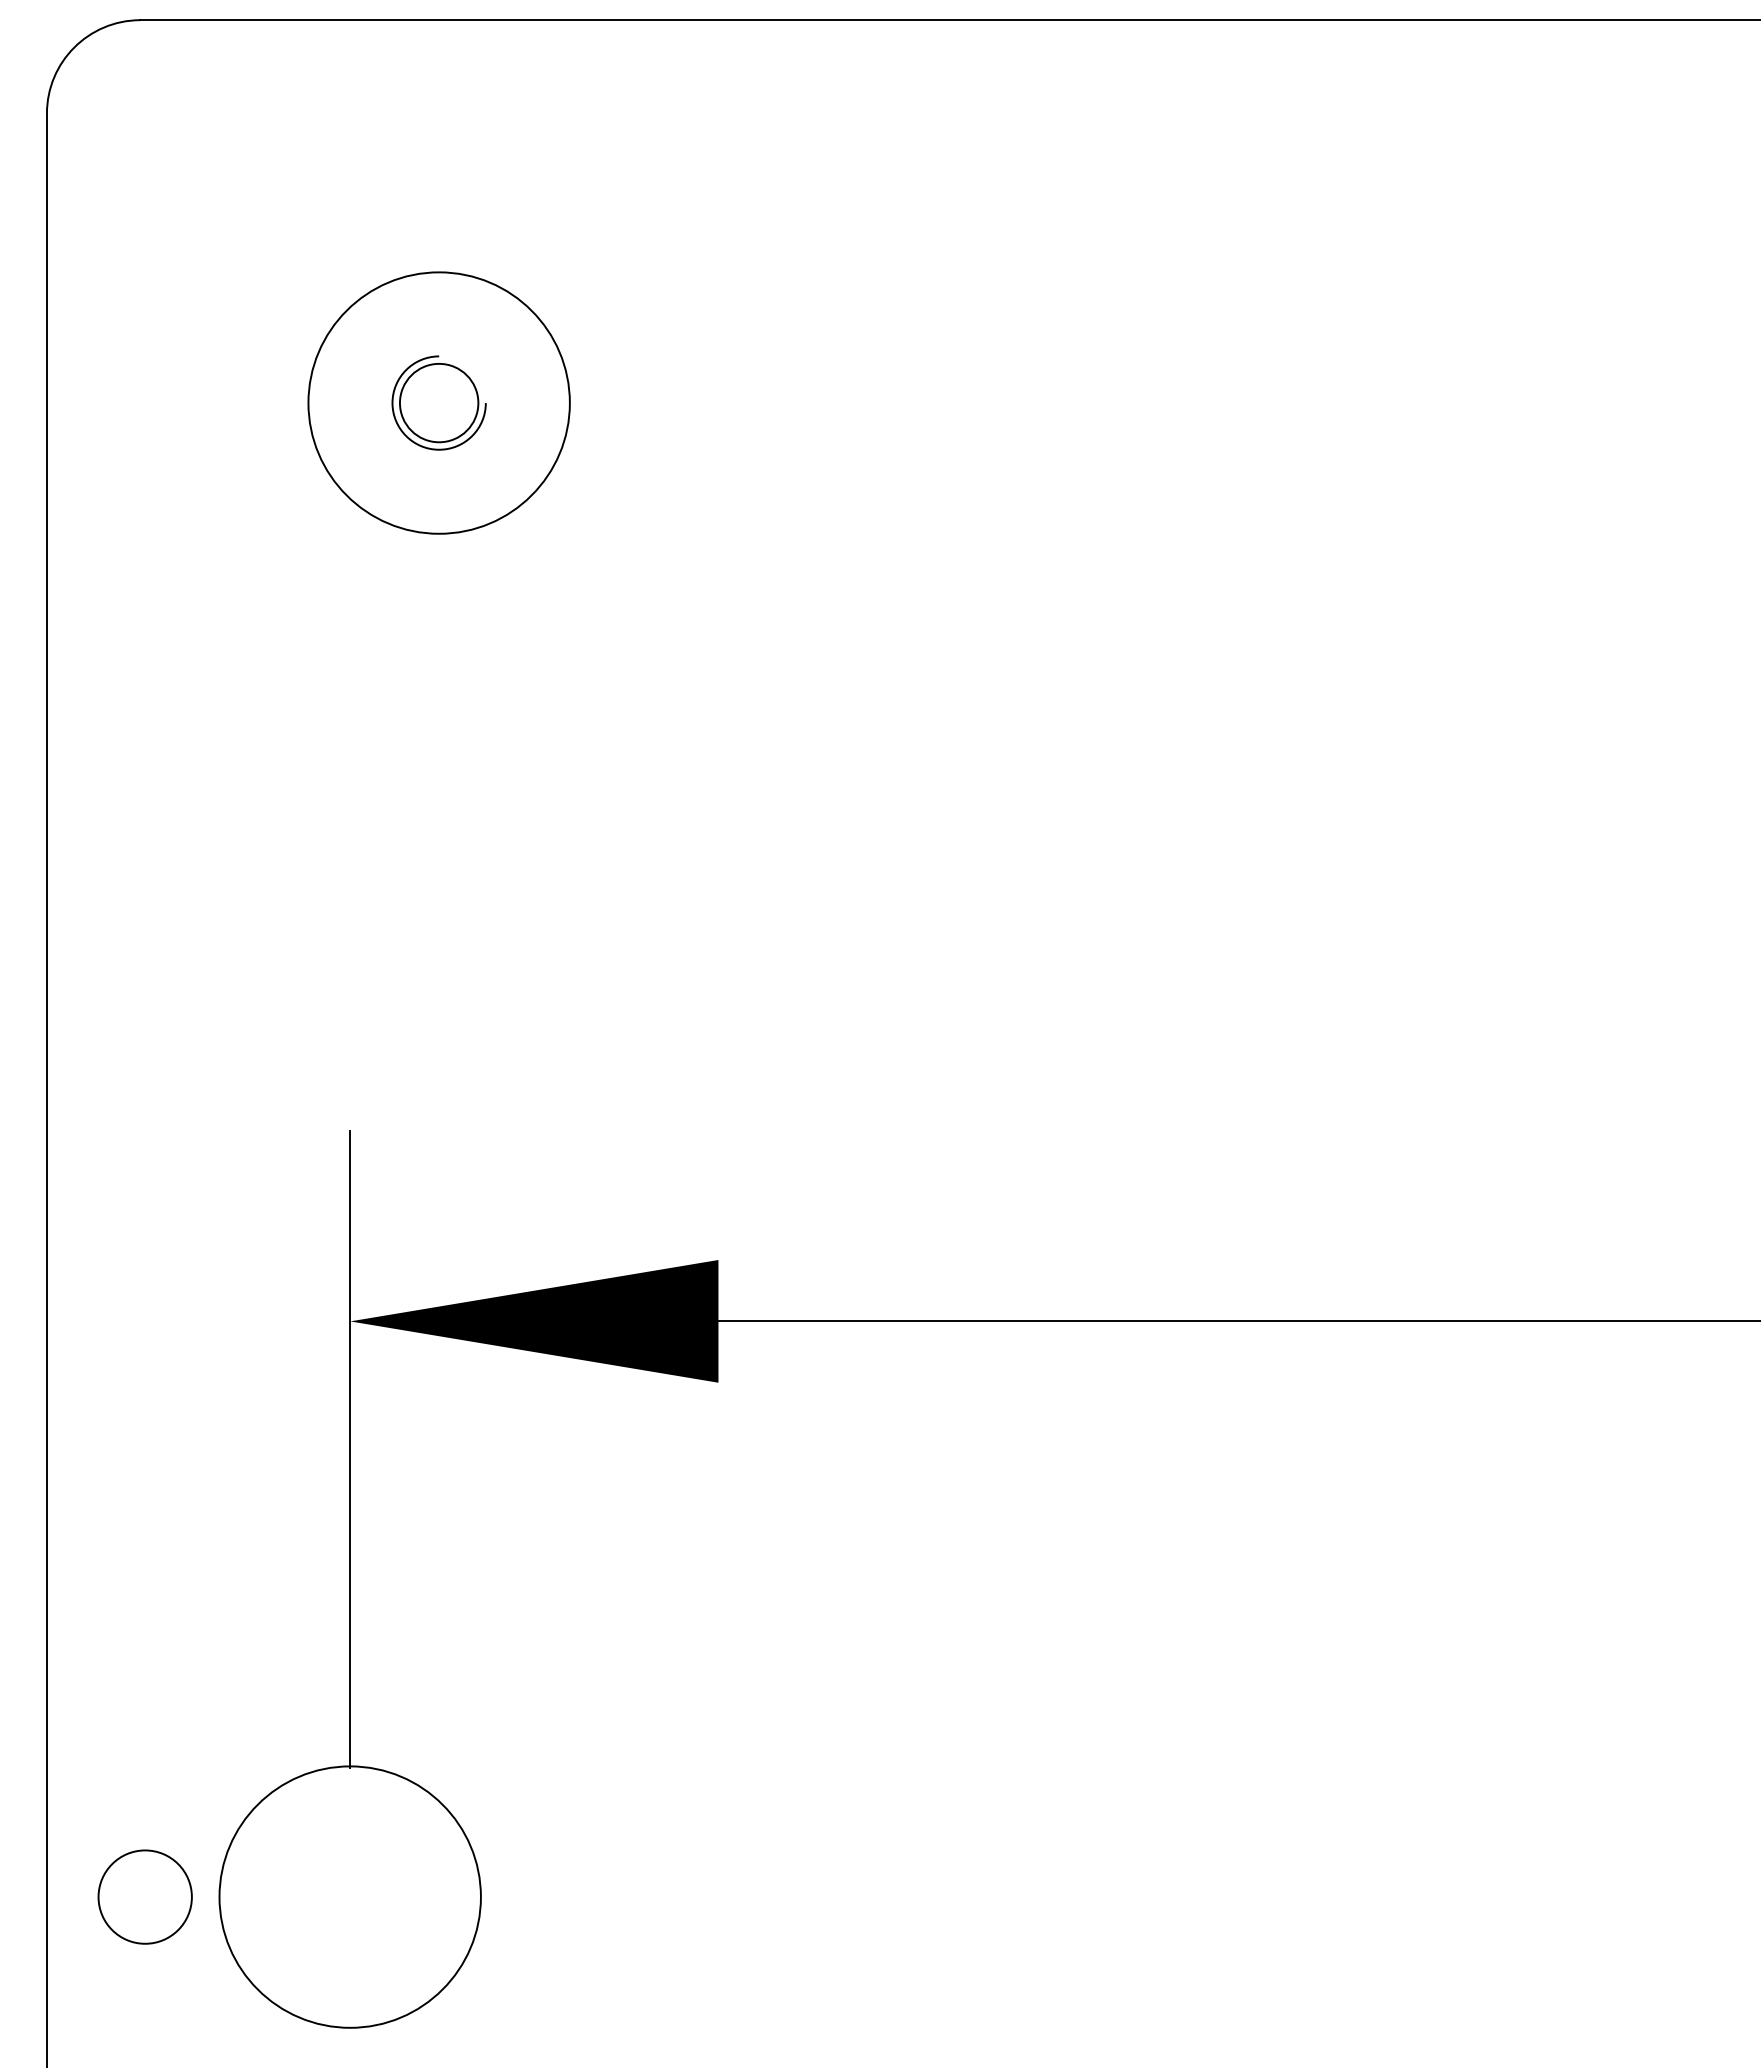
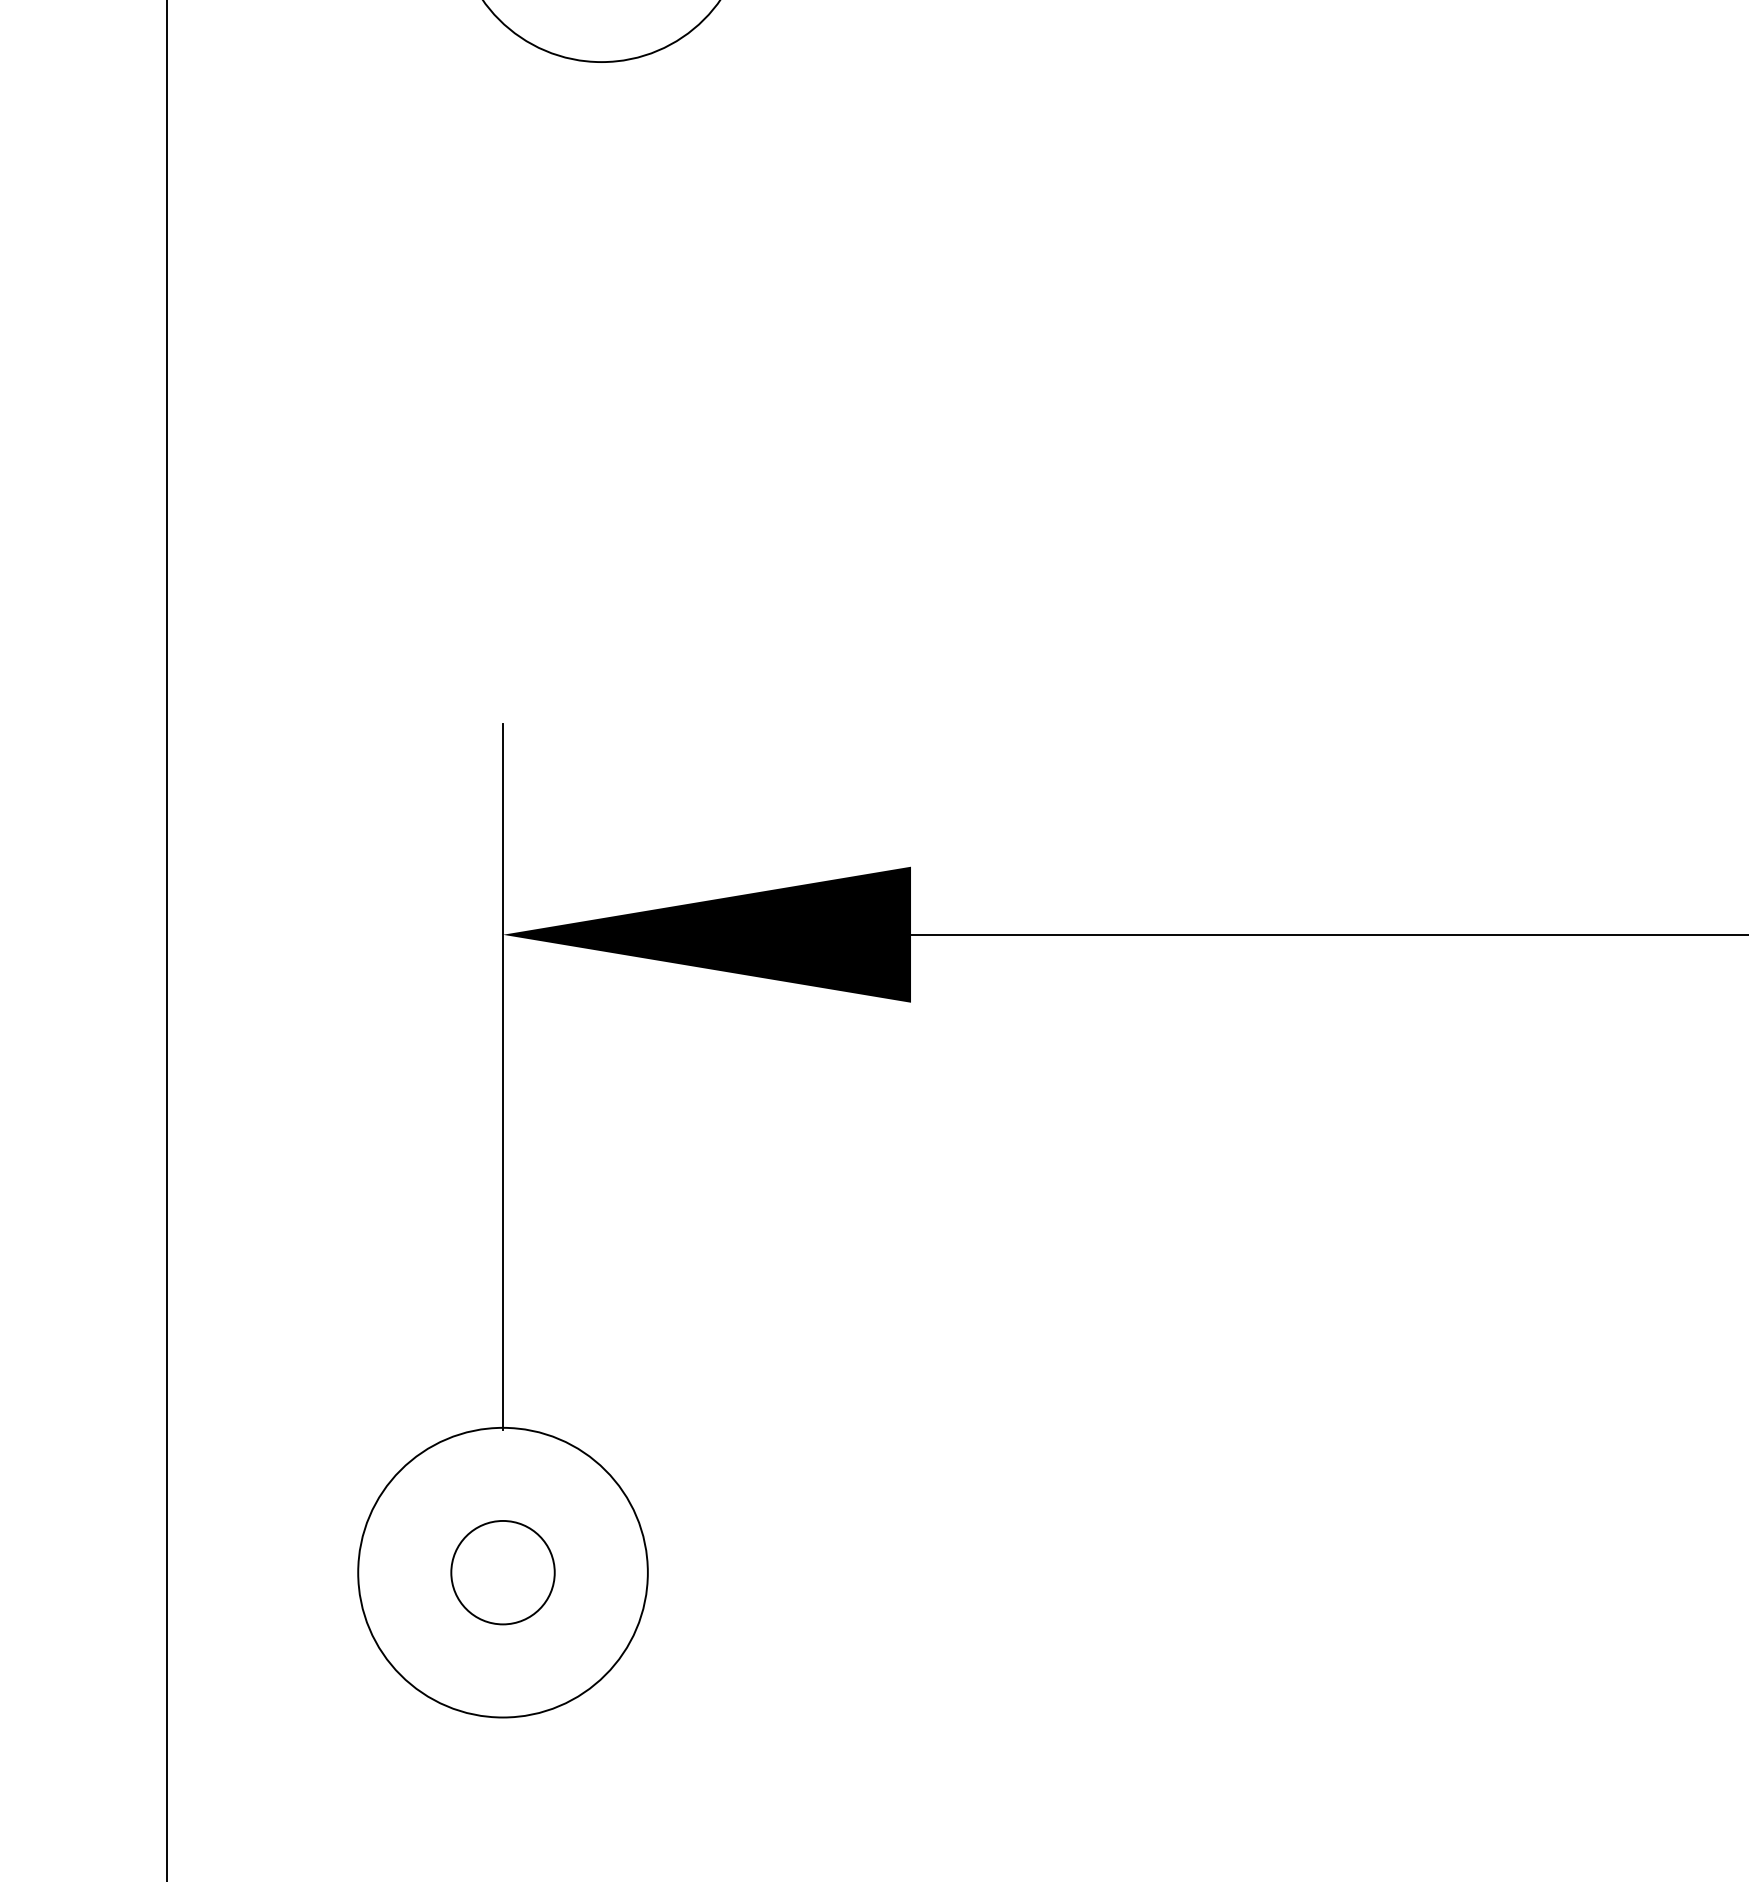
circle: (144, 1896) -> (502, 1571), moved

